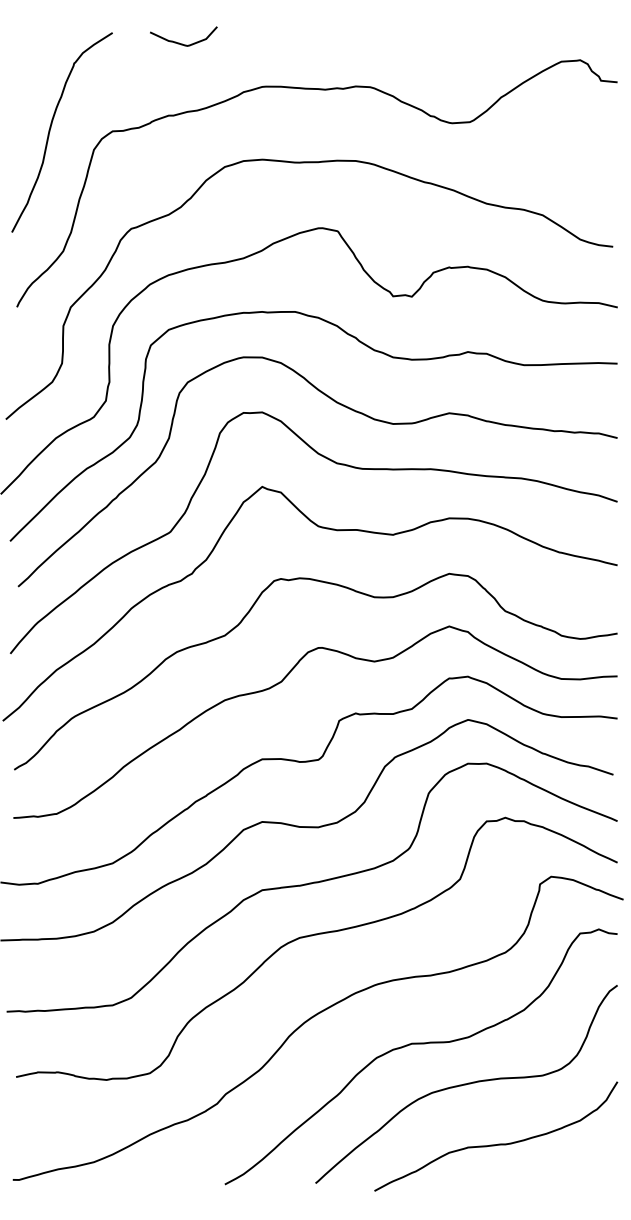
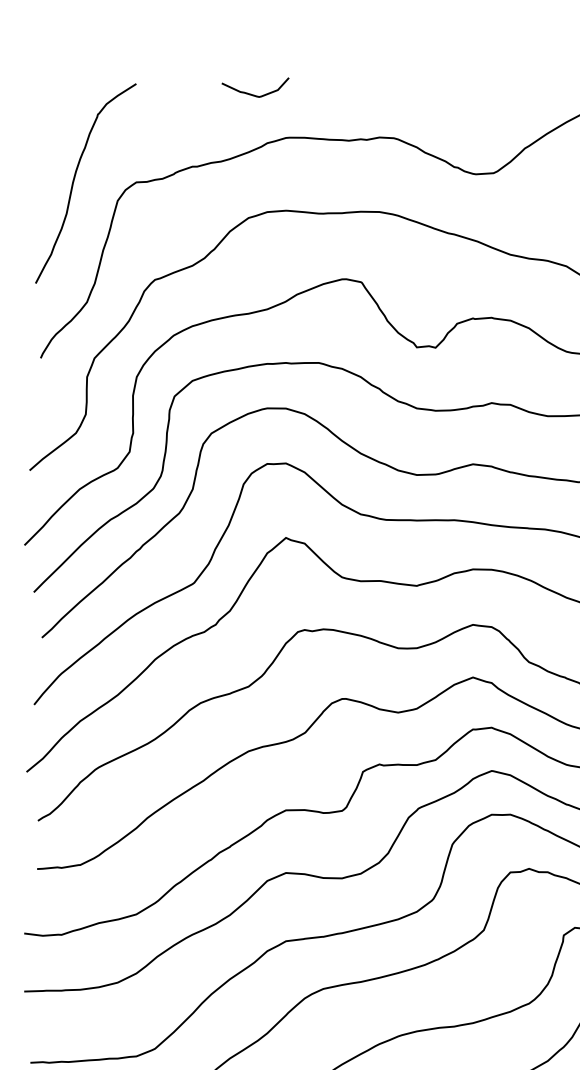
curve: (182, 43) -> (254, 94), moved

